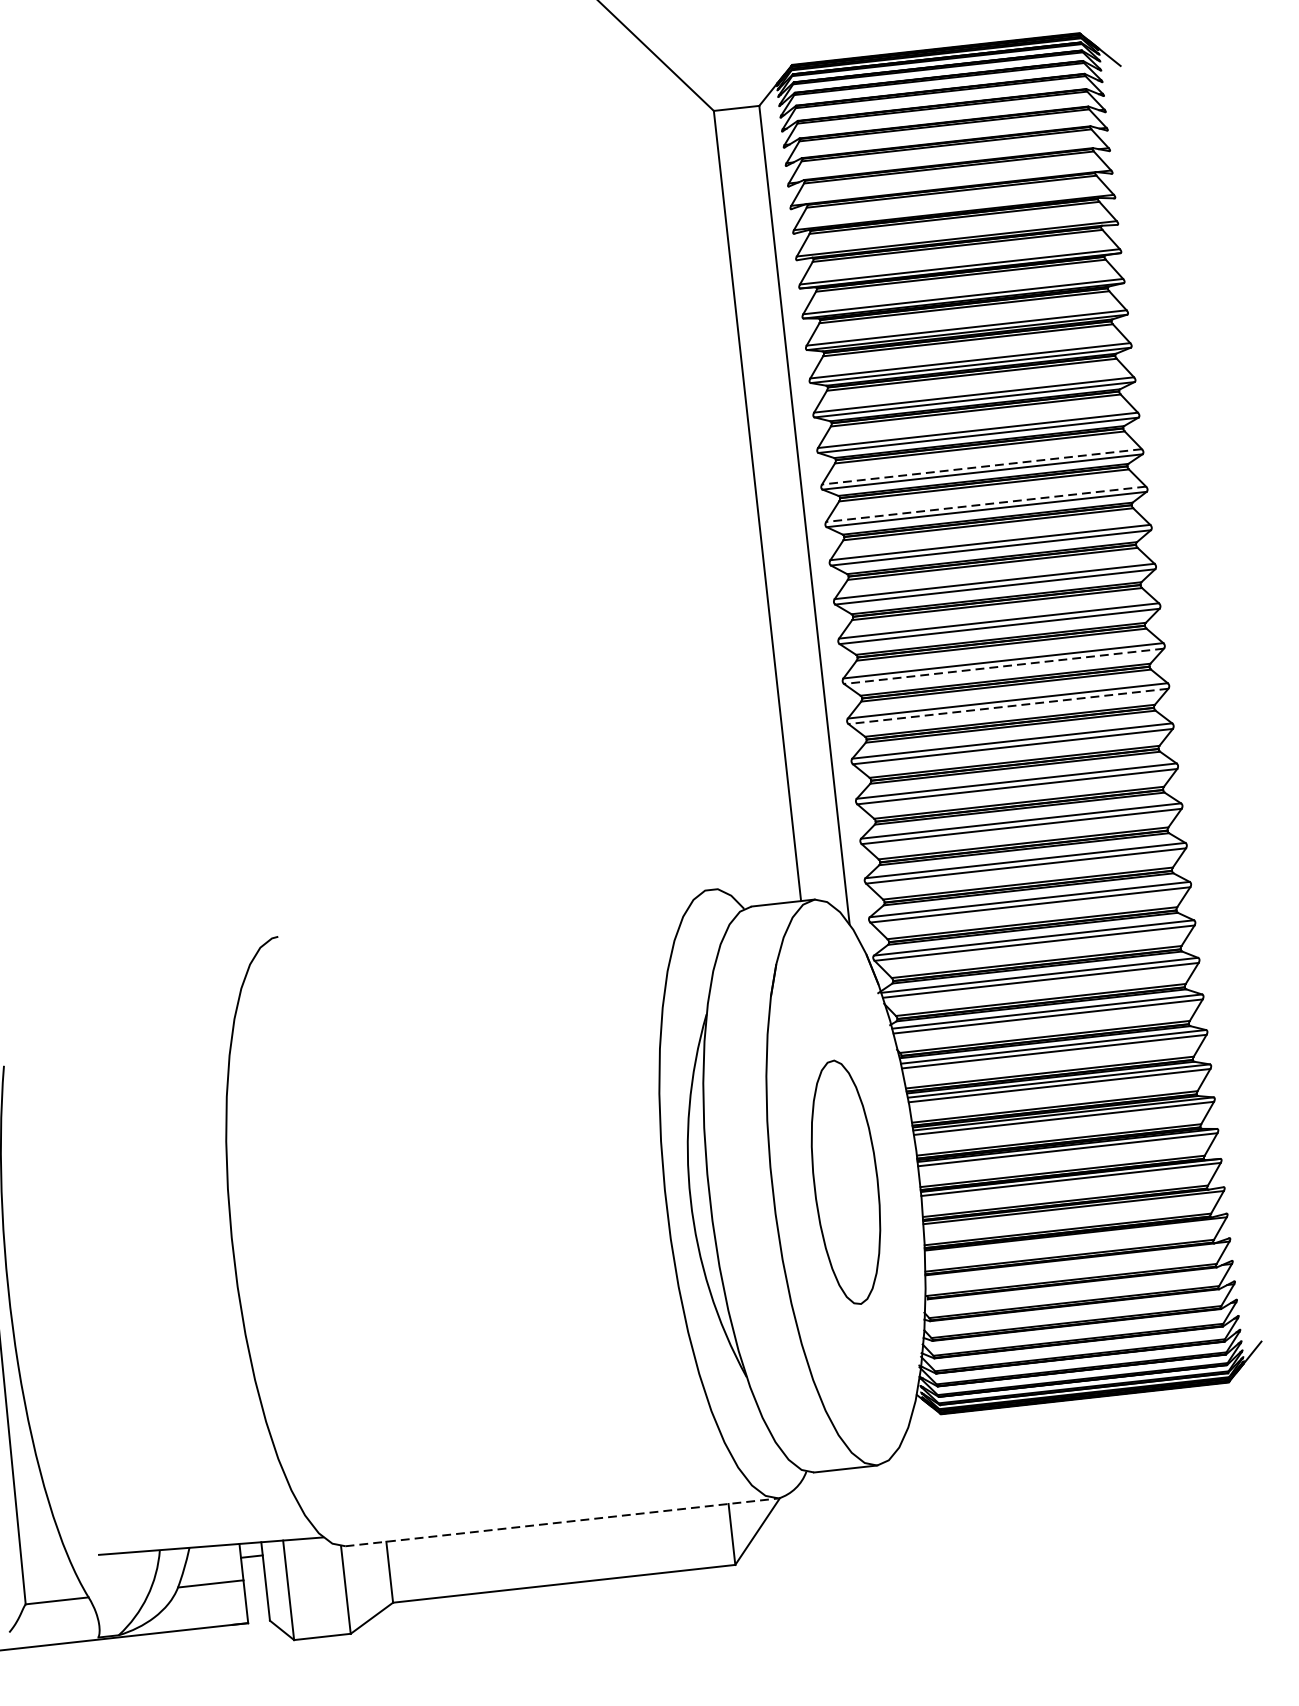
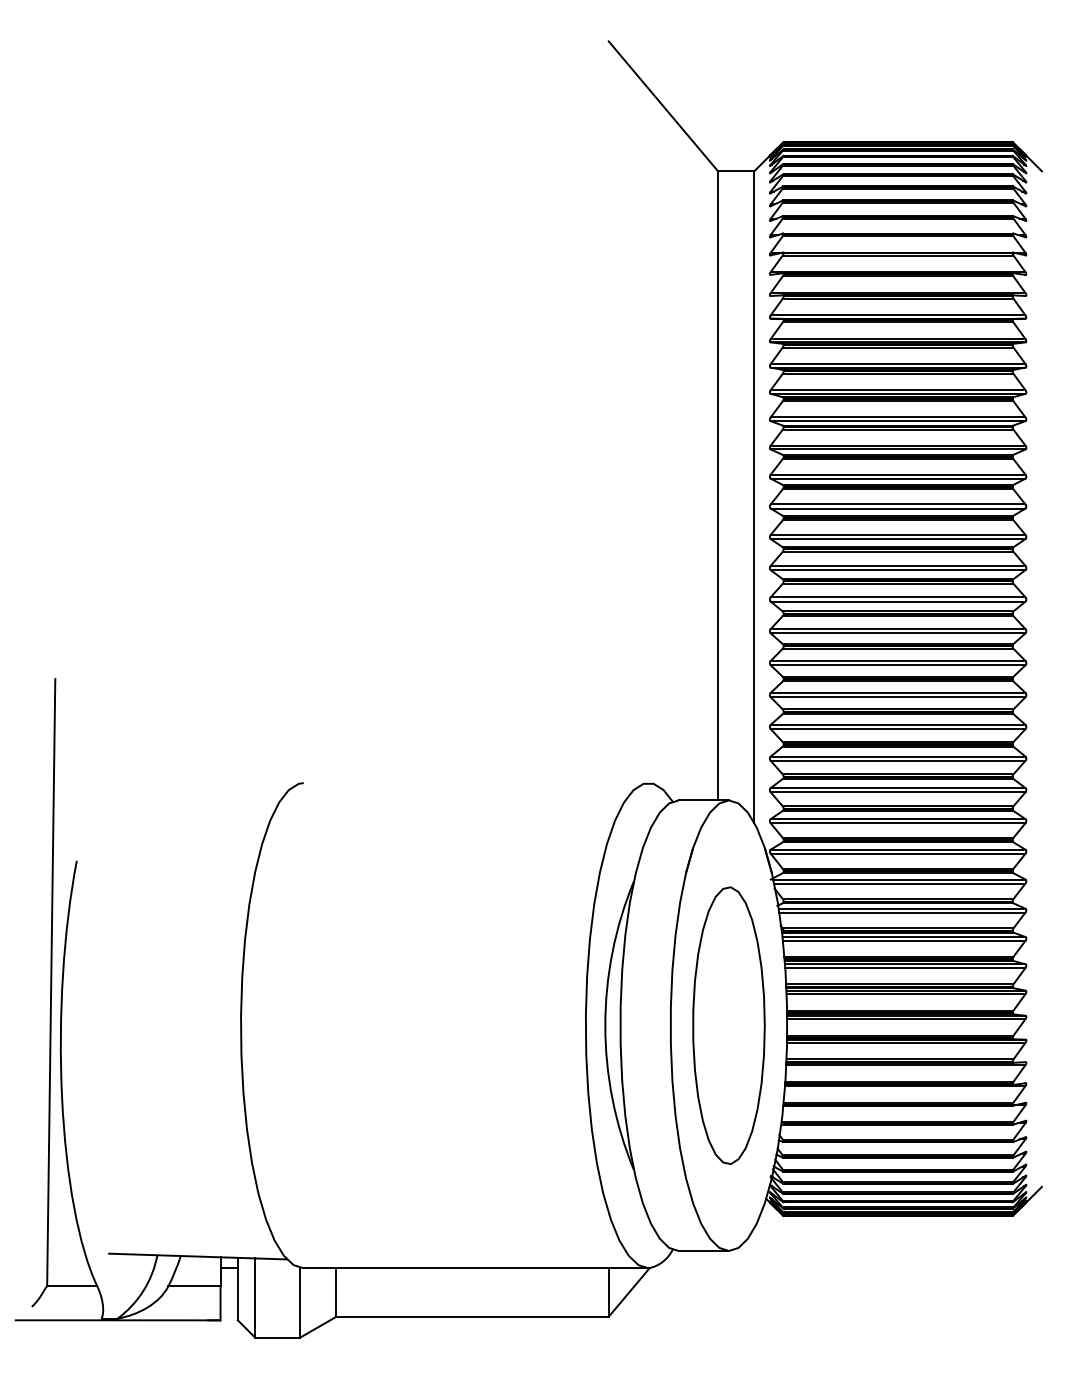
line: (981, 466) -> (897, 474), dashed -> solid
line: (985, 504) -> (897, 504), dashed -> solid
line: (1003, 666) -> (897, 633), dashed -> solid
line: (1007, 706) -> (897, 665), dashed -> solid
part: (845, 1182) -> (728, 1025), size x1.43
line: (562, 1522) -> (476, 1268), dashed -> solid

